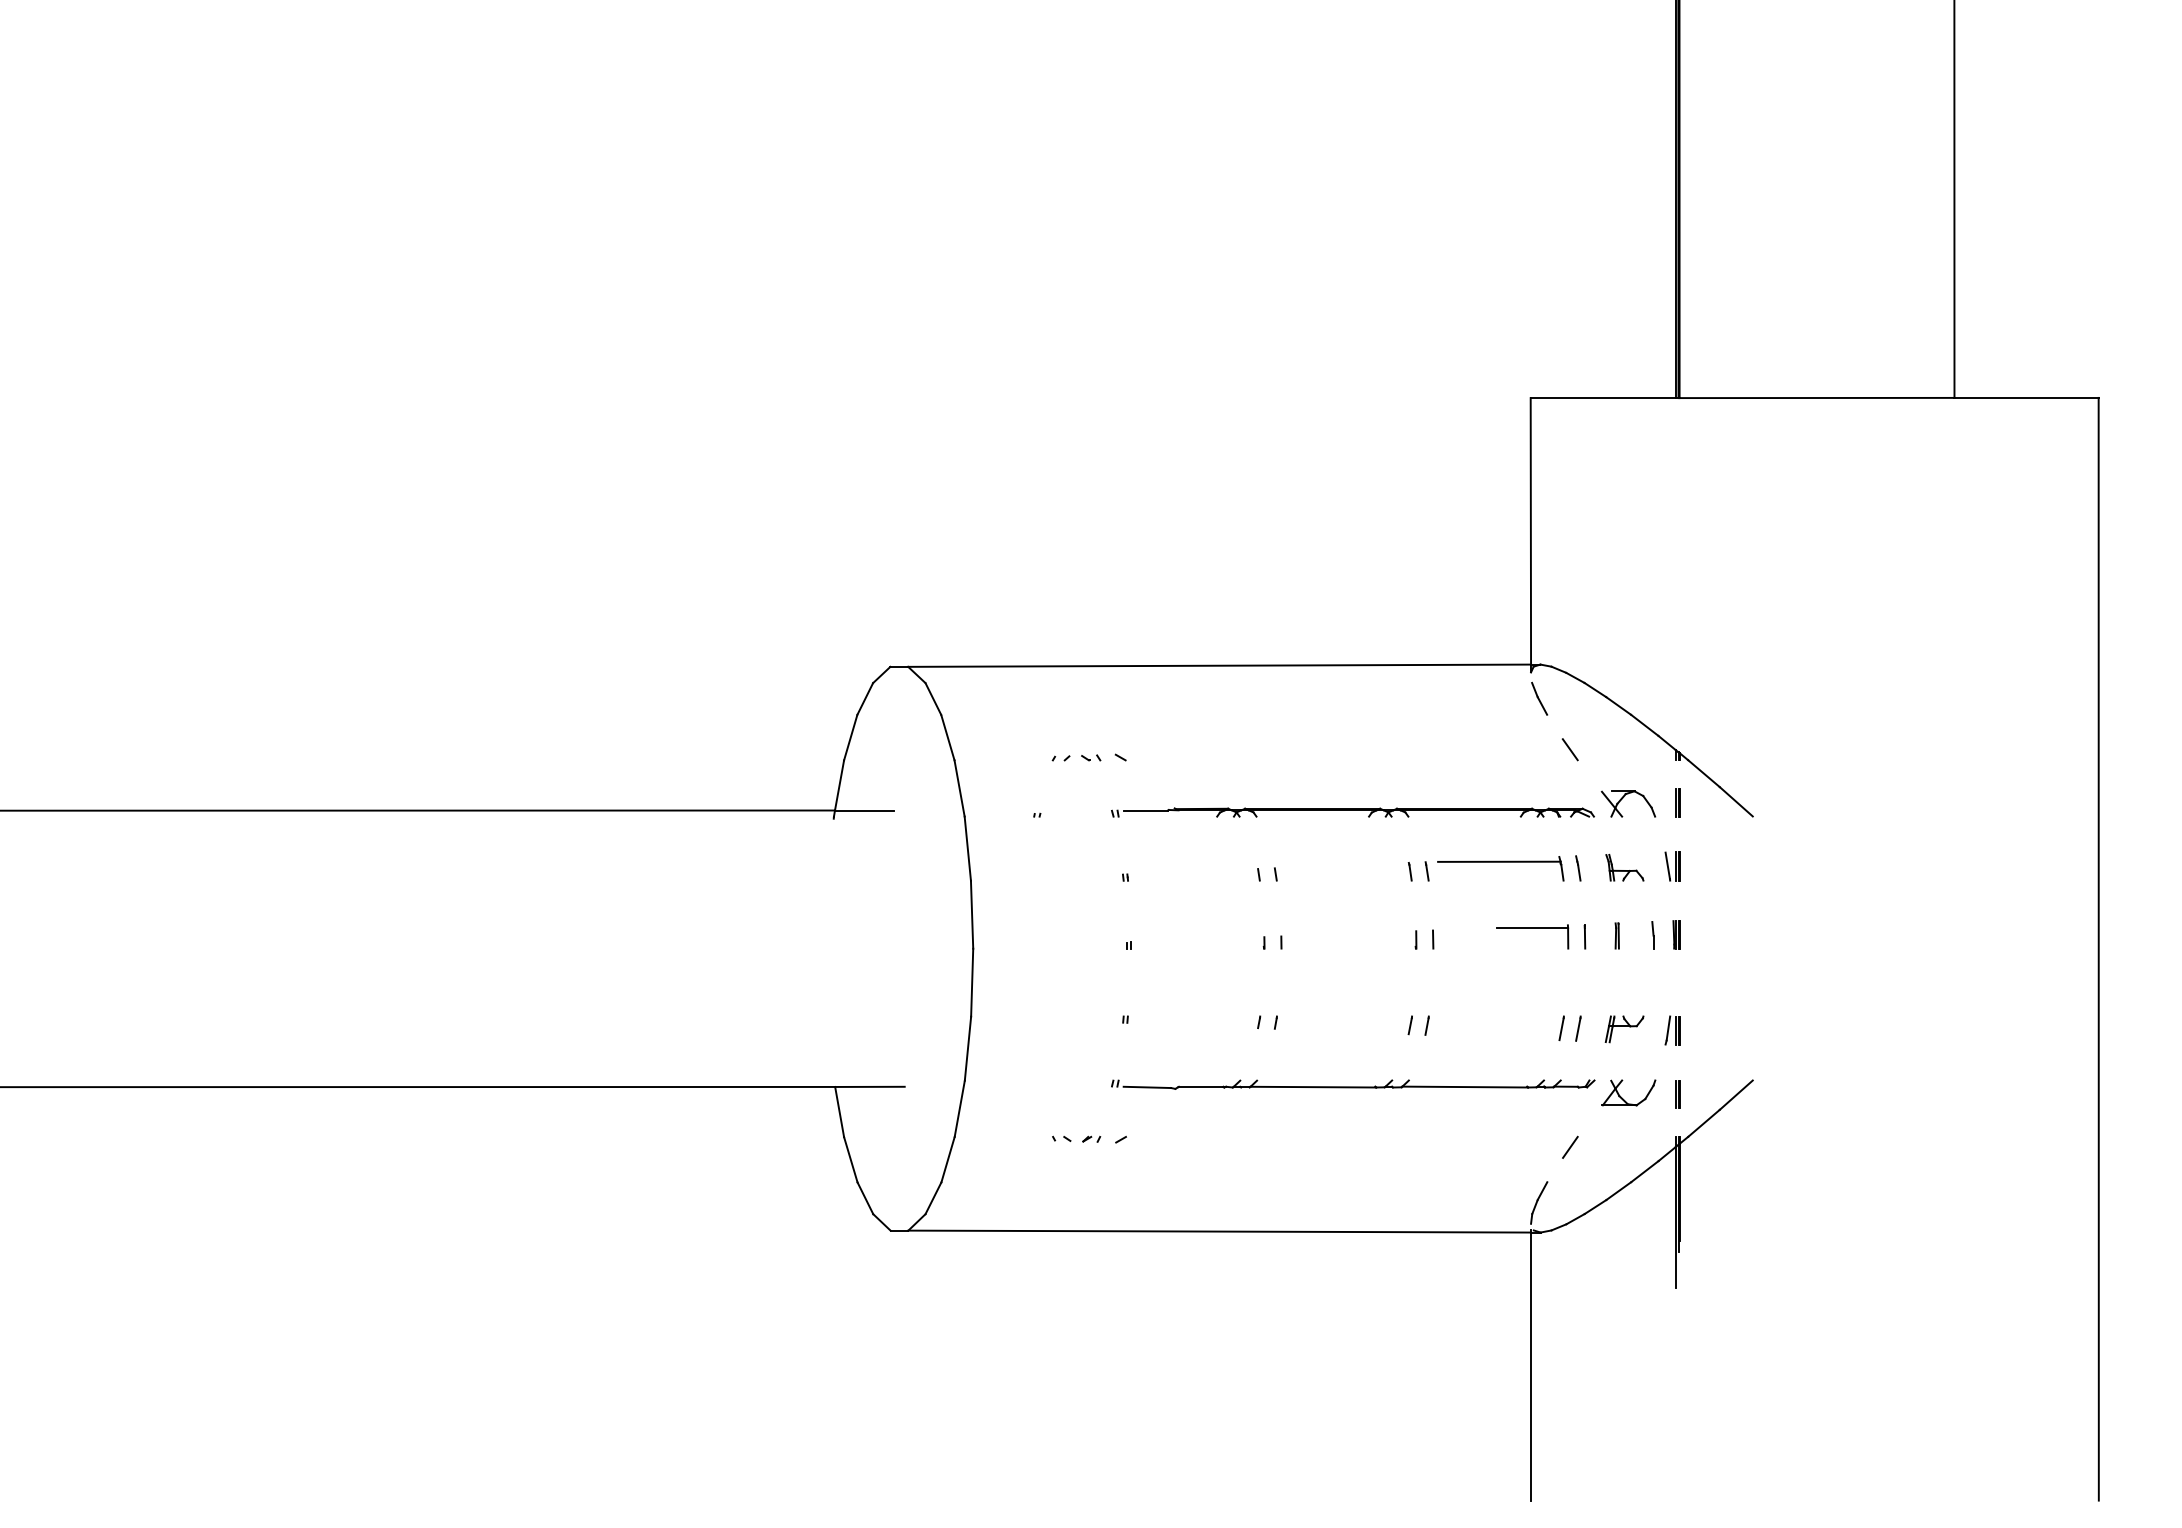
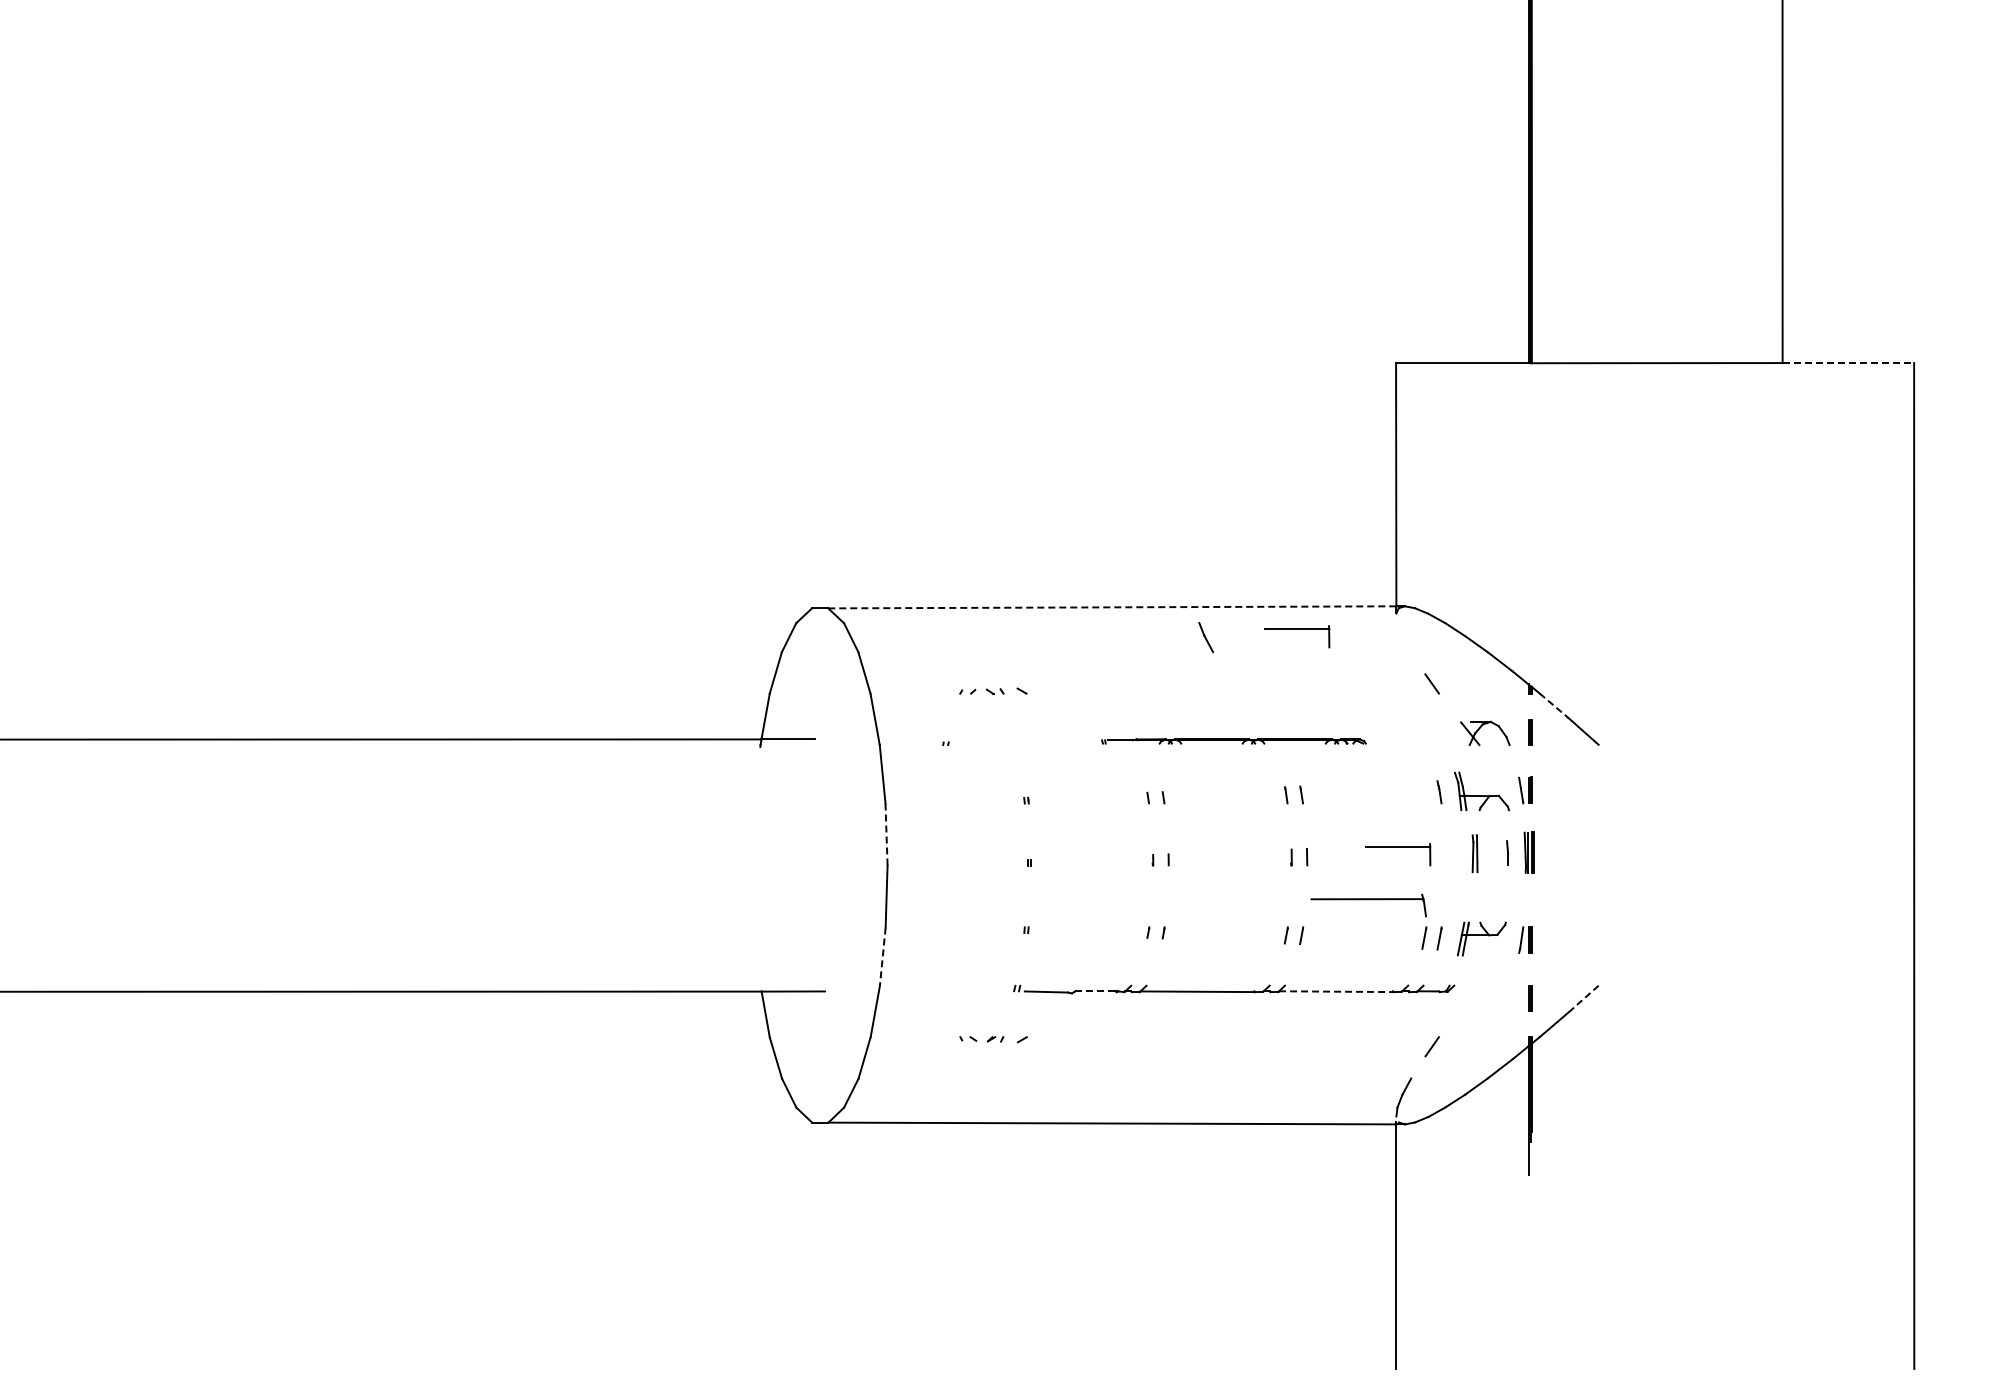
line: (2026, 398) -> (1848, 363), solid -> dashed
line: (1219, 665) -> (1112, 607), solid -> dashed
part: (1422, 689) -> (1297, 629), added
line: (1539, 698) -> (1206, 637), moved
line: (1704, 773) -> (1554, 705), solid -> dashed
part: (1352, 812) -> (1233, 741), size x0.6
part: (1624, 867) -> (1481, 791), size x1.6
part: (1500, 868) -> (1368, 905), moved
line: (972, 915) -> (886, 835), solid -> dashed
part: (1675, 934) -> (1528, 852), size x1.6
part: (1616, 935) -> (1474, 853), size x1.6
line: (1584, 936) -> (1445, 854), removed
part: (1624, 1028) -> (1481, 938), size x1.4
line: (967, 1049) -> (882, 957), solid -> dashed
line: (1202, 1086) -> (1096, 991), solid -> dashed
line: (1465, 1086) -> (1336, 991), solid -> dashed
line: (1736, 1095) -> (1583, 999), solid -> dashed
part: (1624, 1098) -> (1481, 1002), removed

